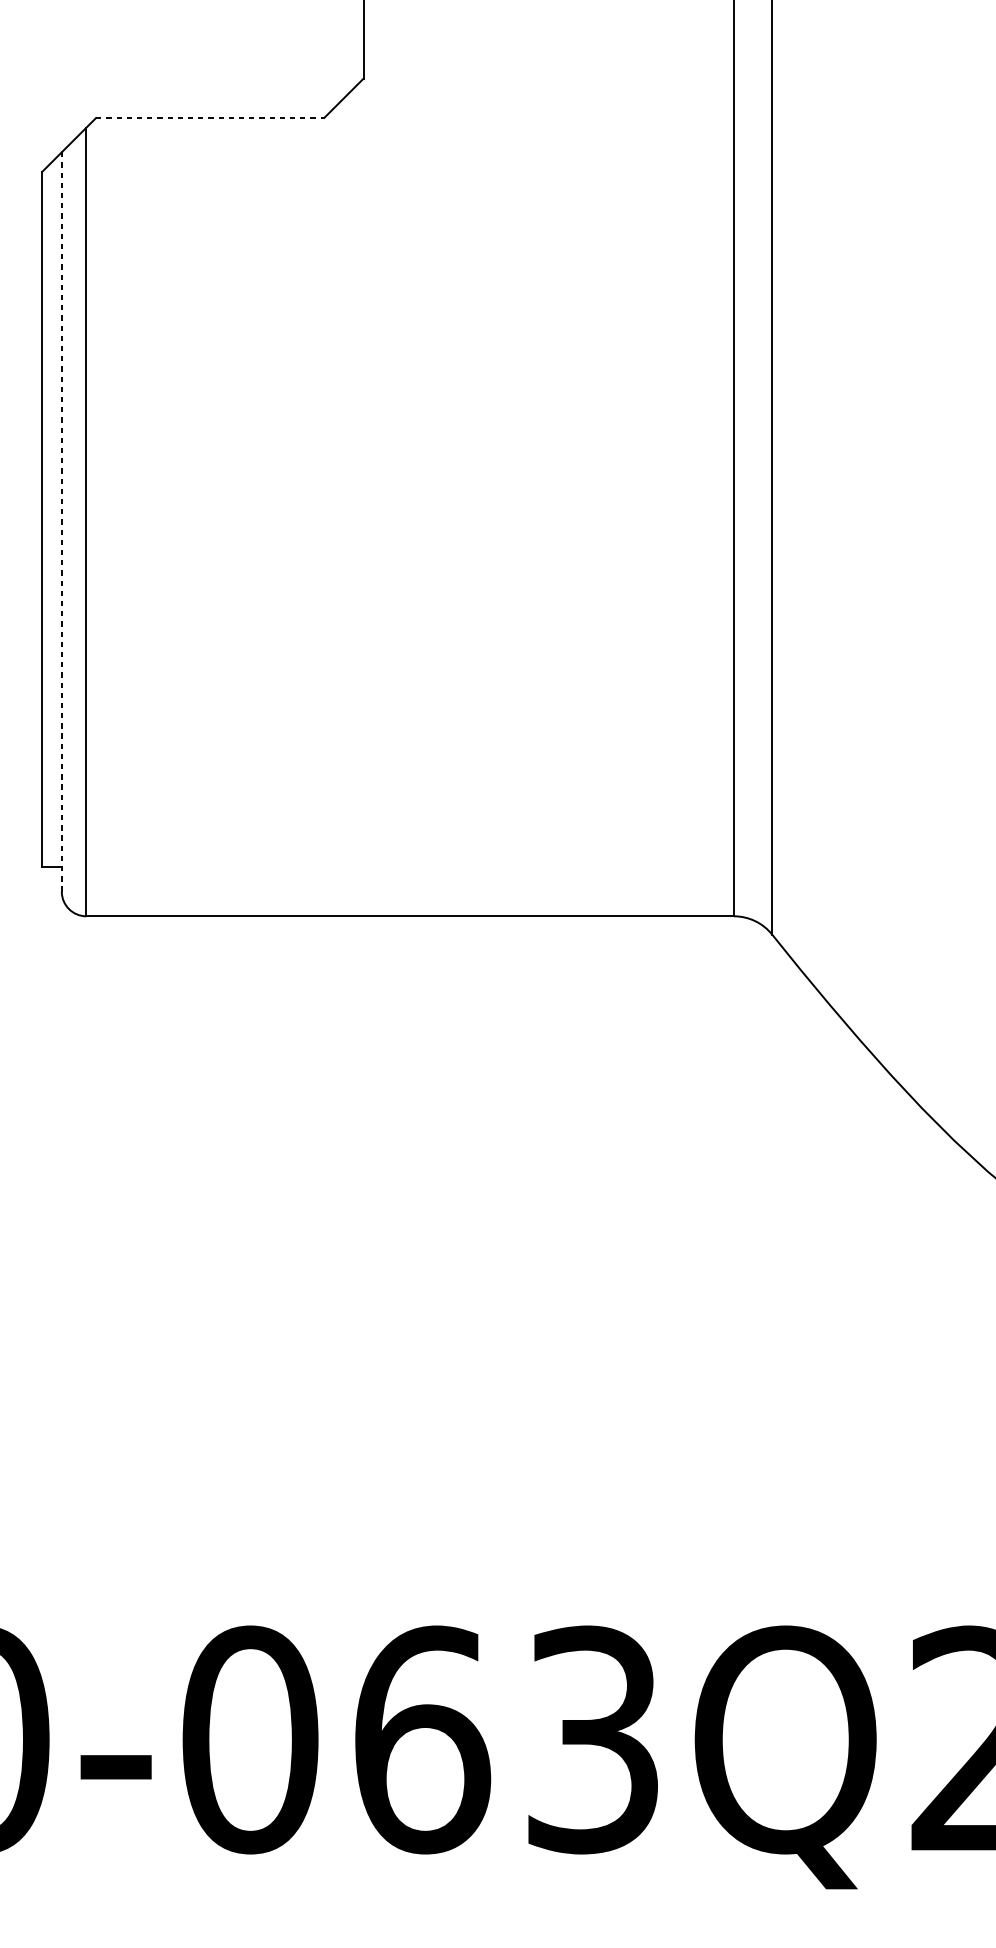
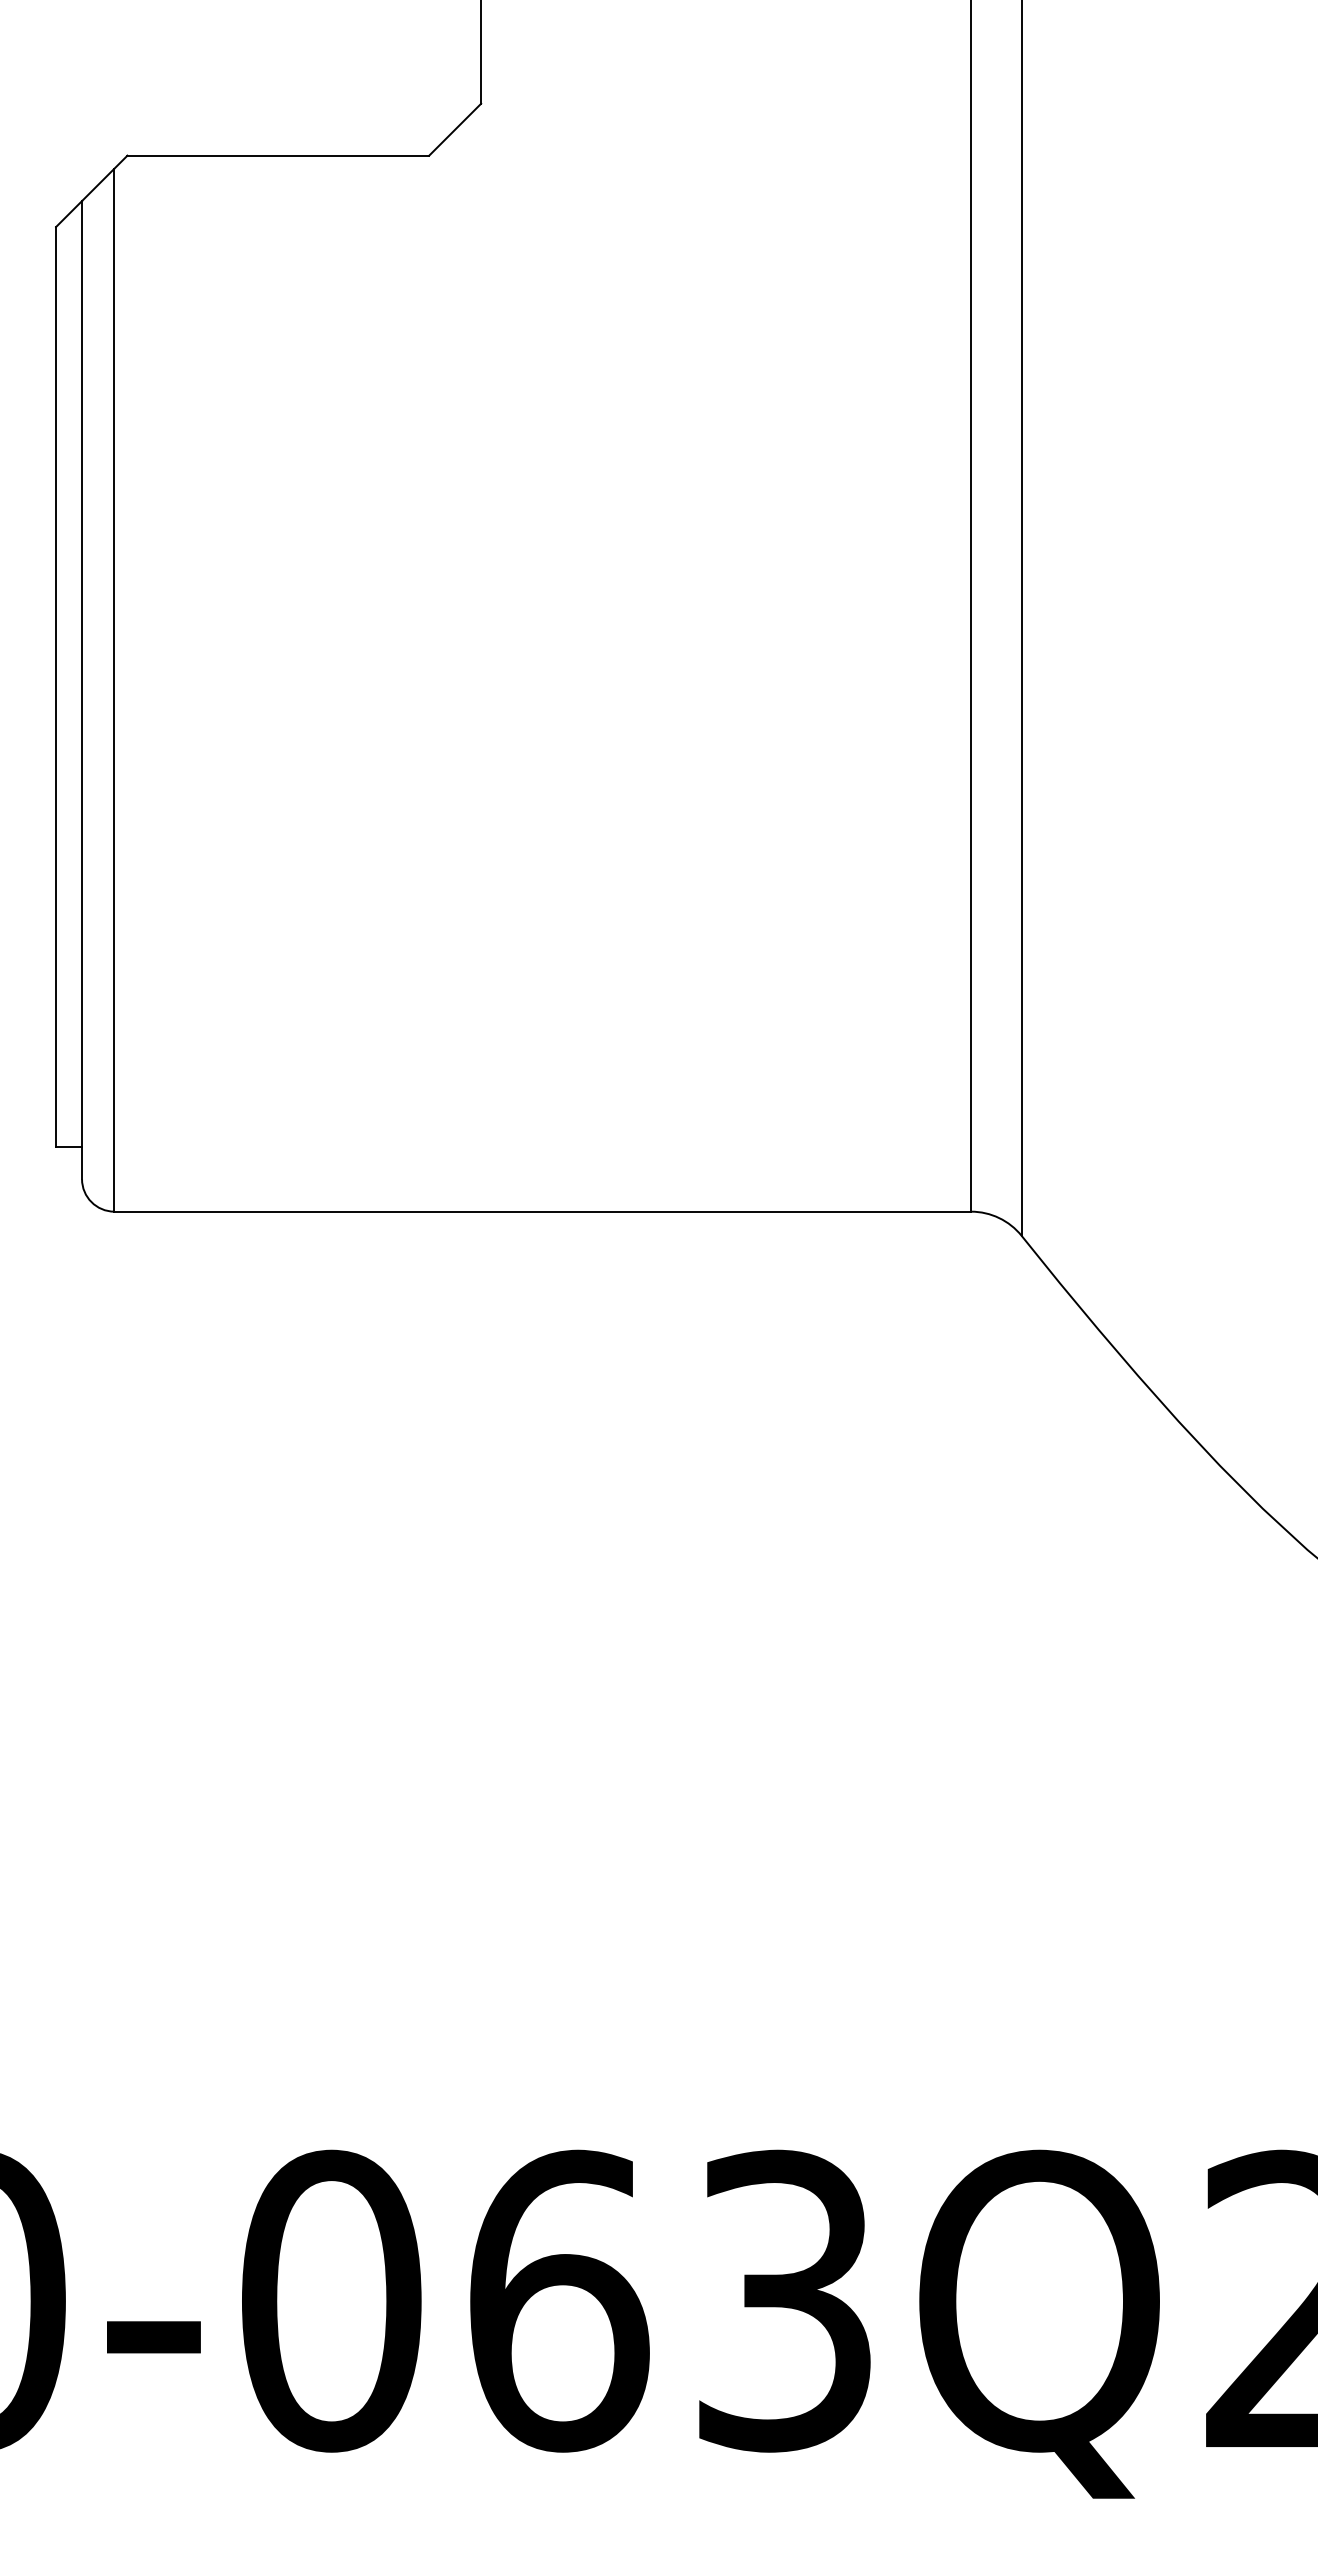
line: (210, 117) -> (278, 155), dashed -> solid
line: (62, 521) -> (82, 689), dashed -> solid

